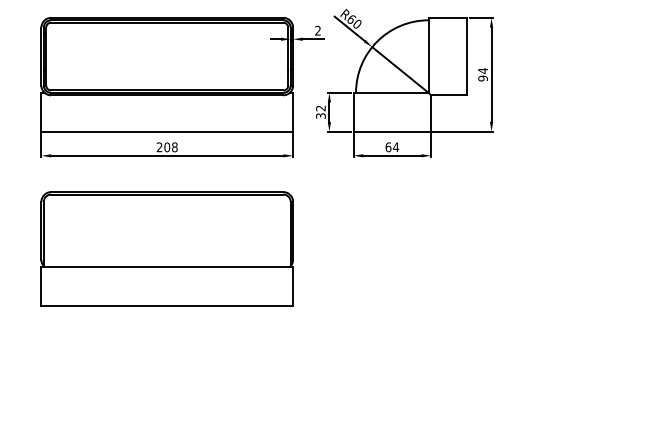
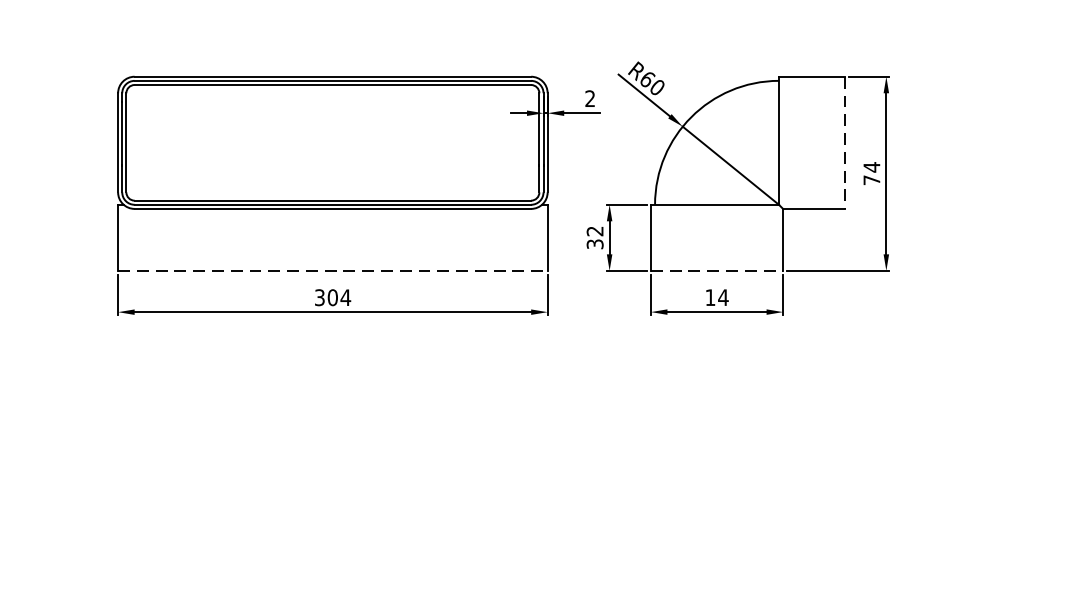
line: (467, 56) -> (845, 142), solid -> dashed
text: (482, 78) -> (870, 180), 94 -> 74
line: (167, 131) -> (333, 270), solid -> dashed
line: (392, 131) -> (717, 270), solid -> dashed
text: (166, 147) -> (331, 297), 208 -> 304
text: (388, 147) -> (710, 297), 64 -> 14
part: (166, 248) -> (331, 470), removed

